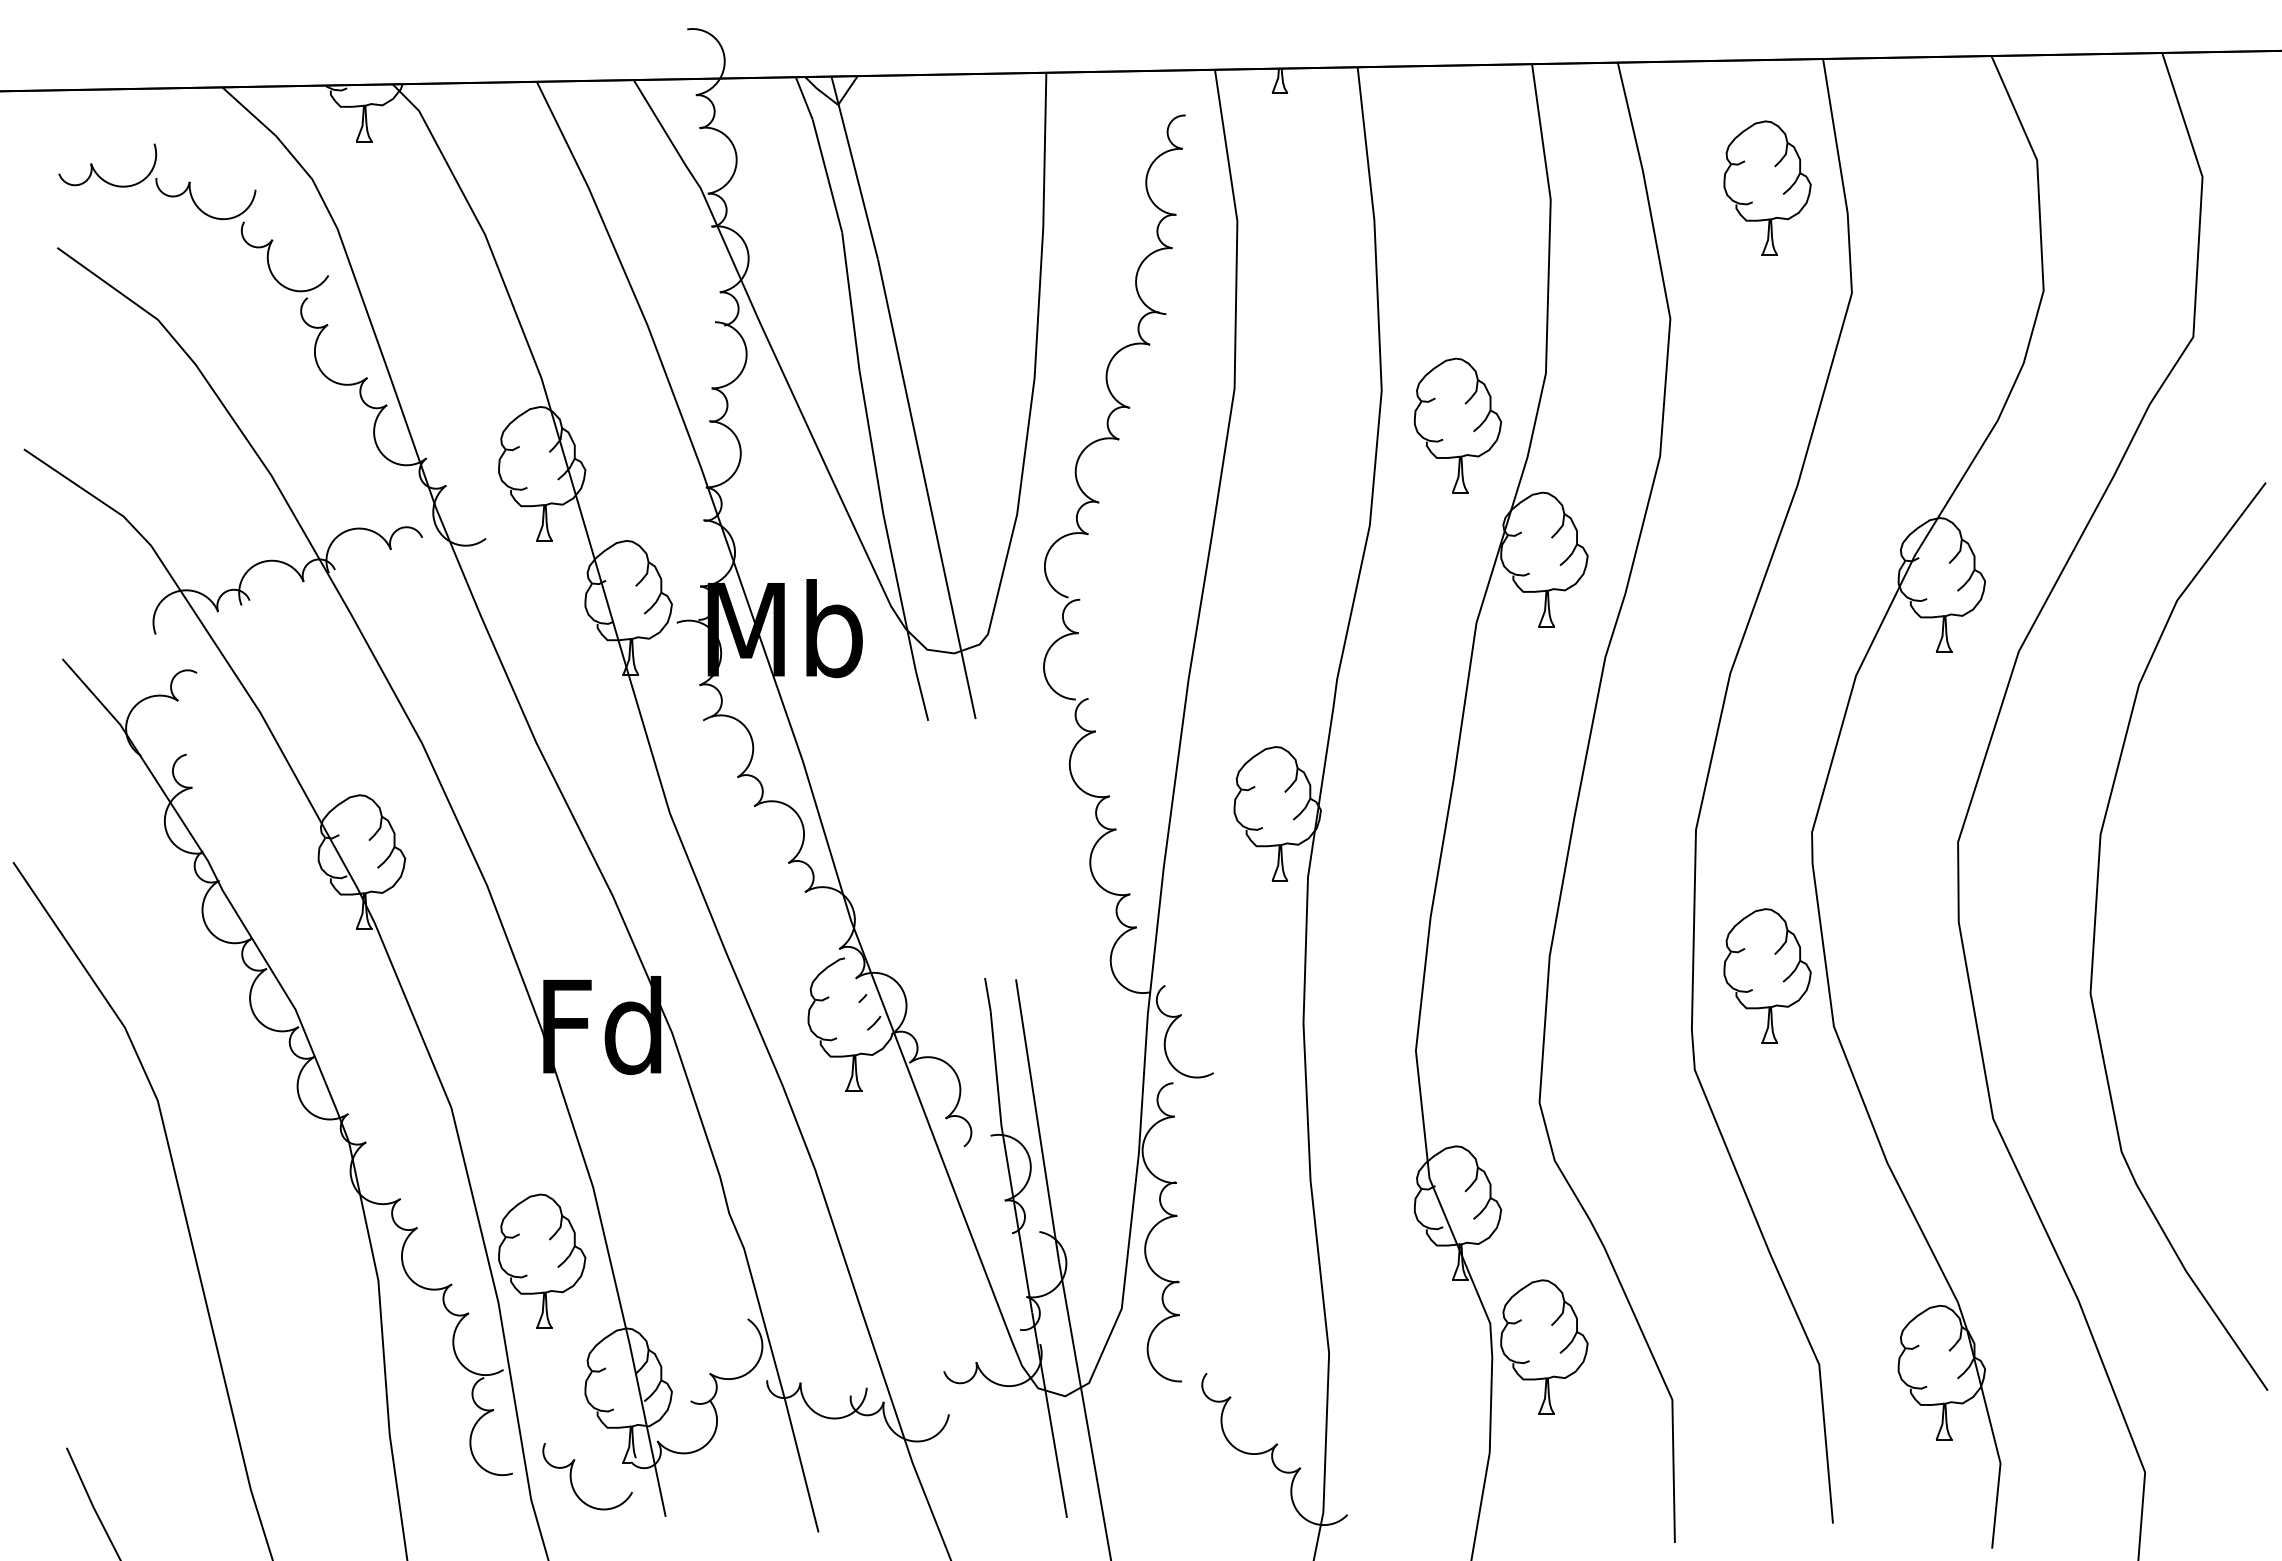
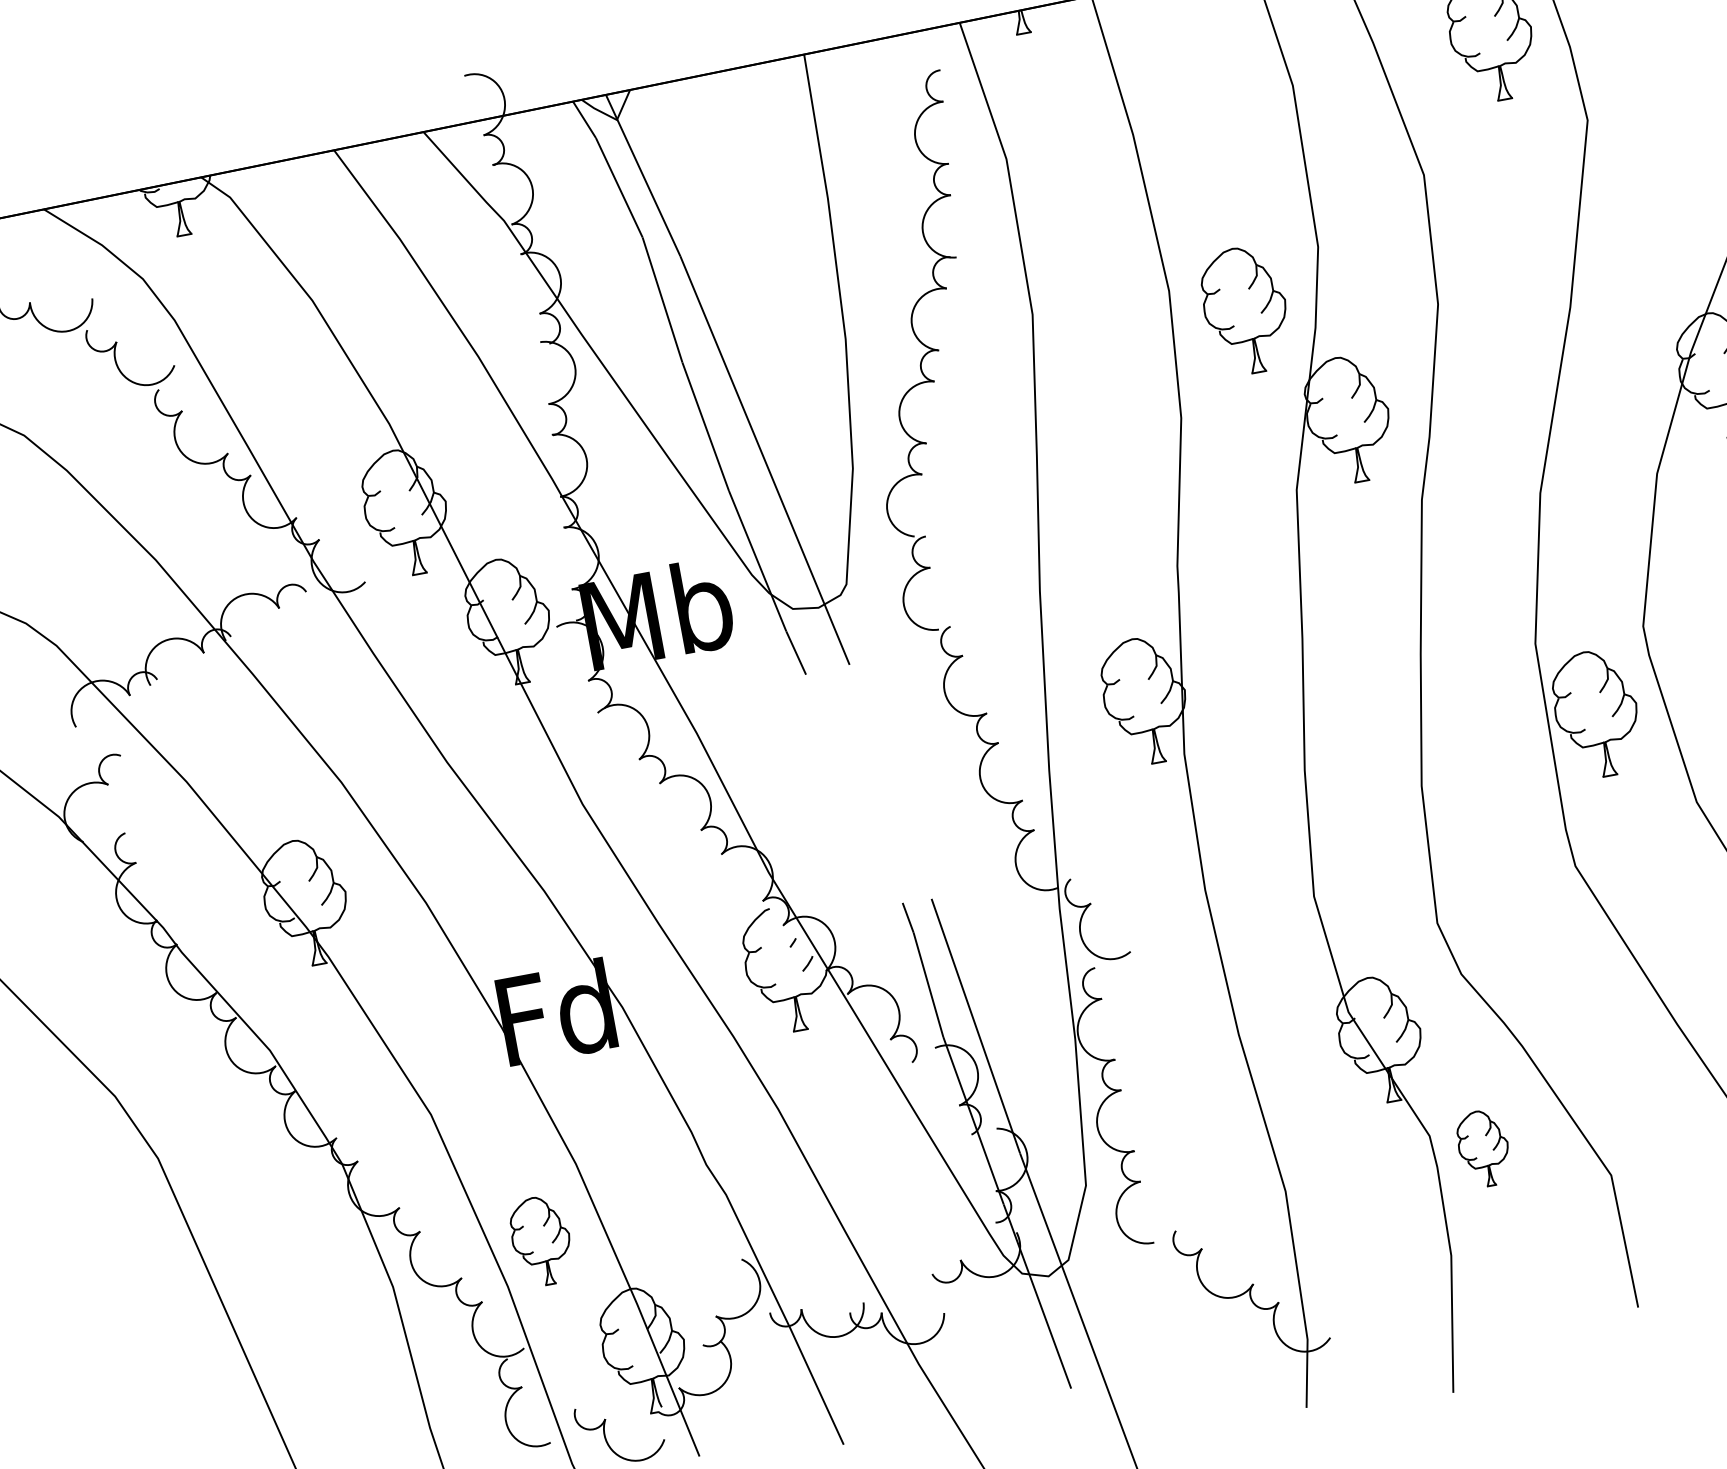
part: (1767, 975) -> (1596, 713), moved
part: (542, 1260) -> (541, 1240), size x0.7
part: (1544, 1346) -> (1483, 1148), size x0.6

